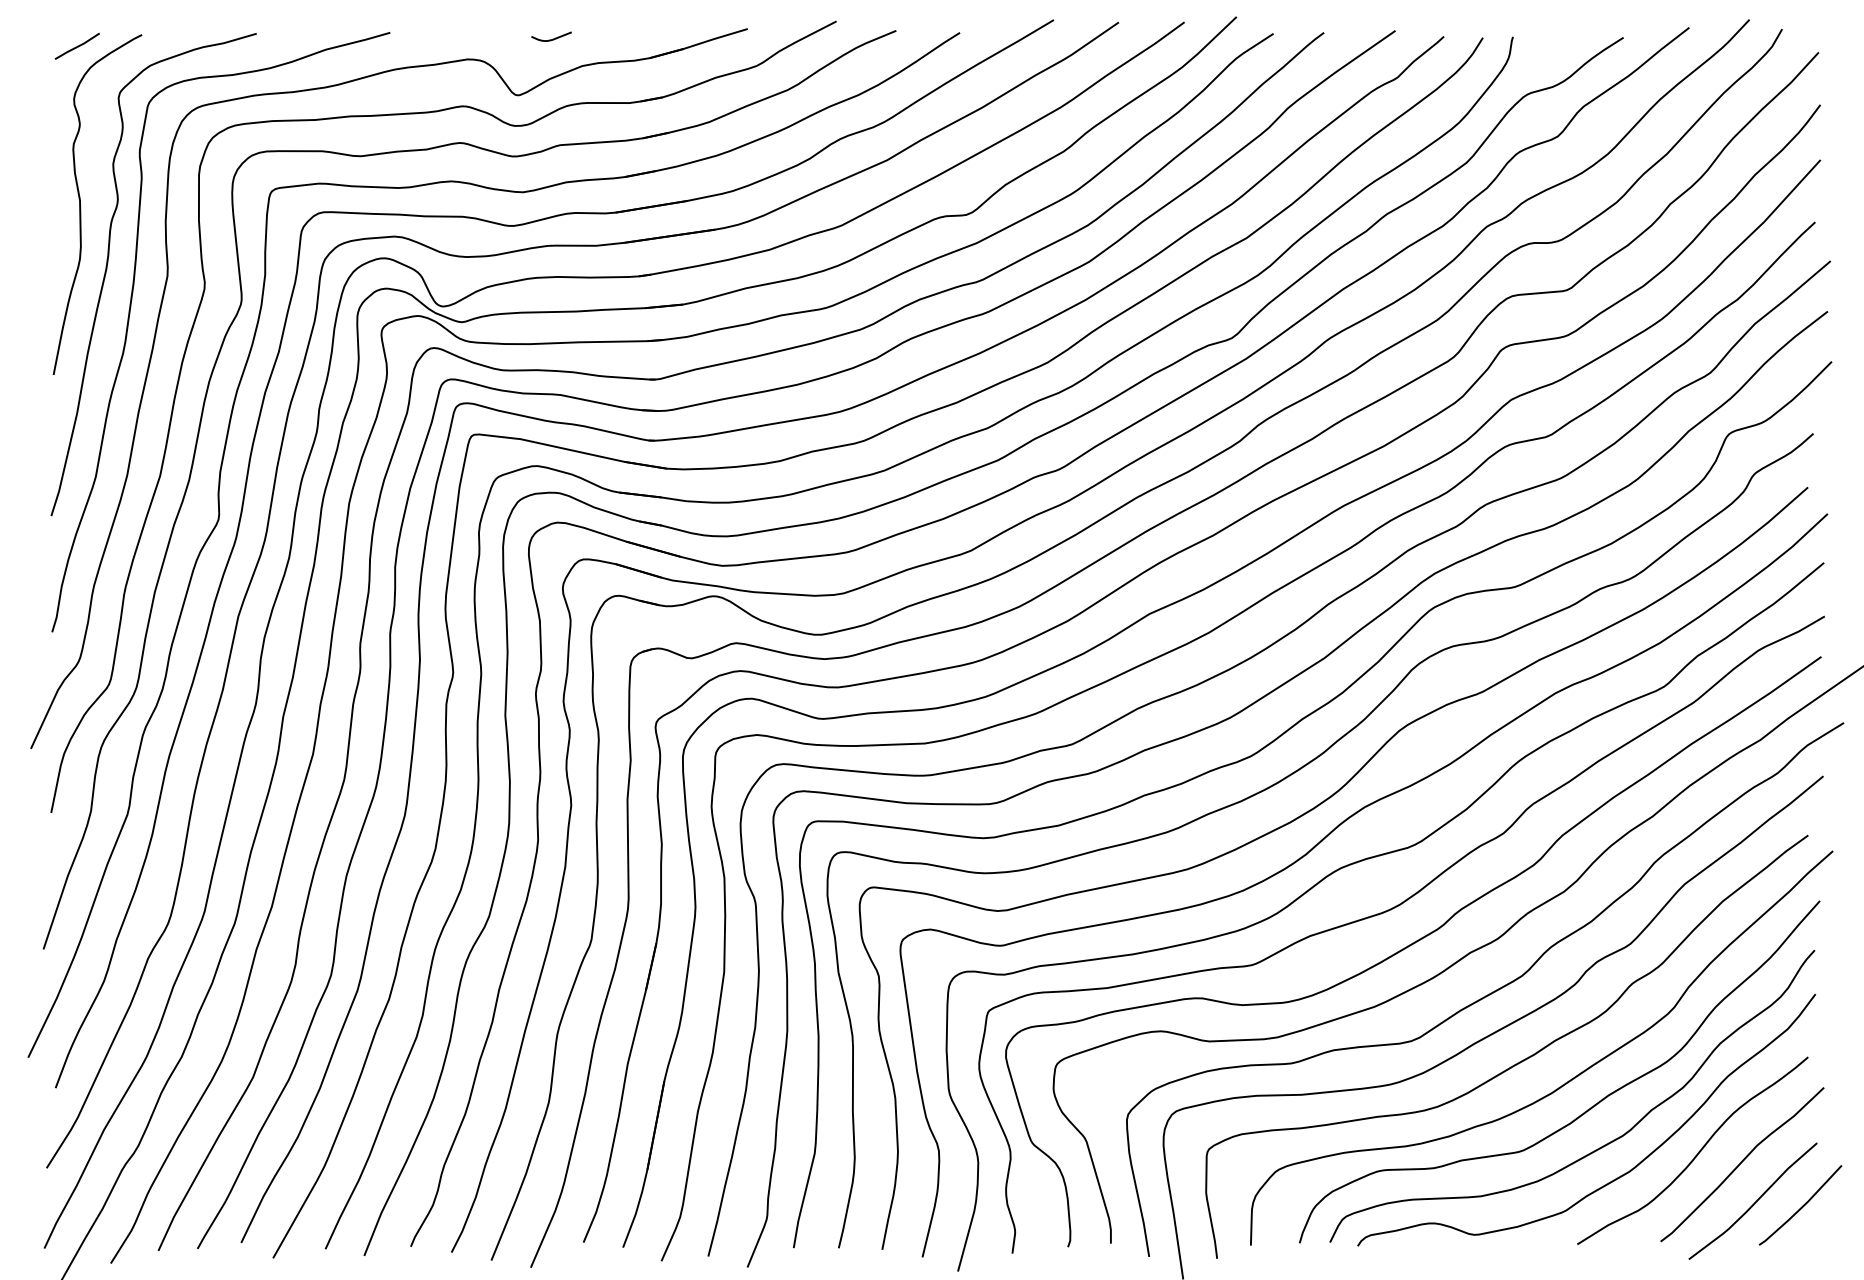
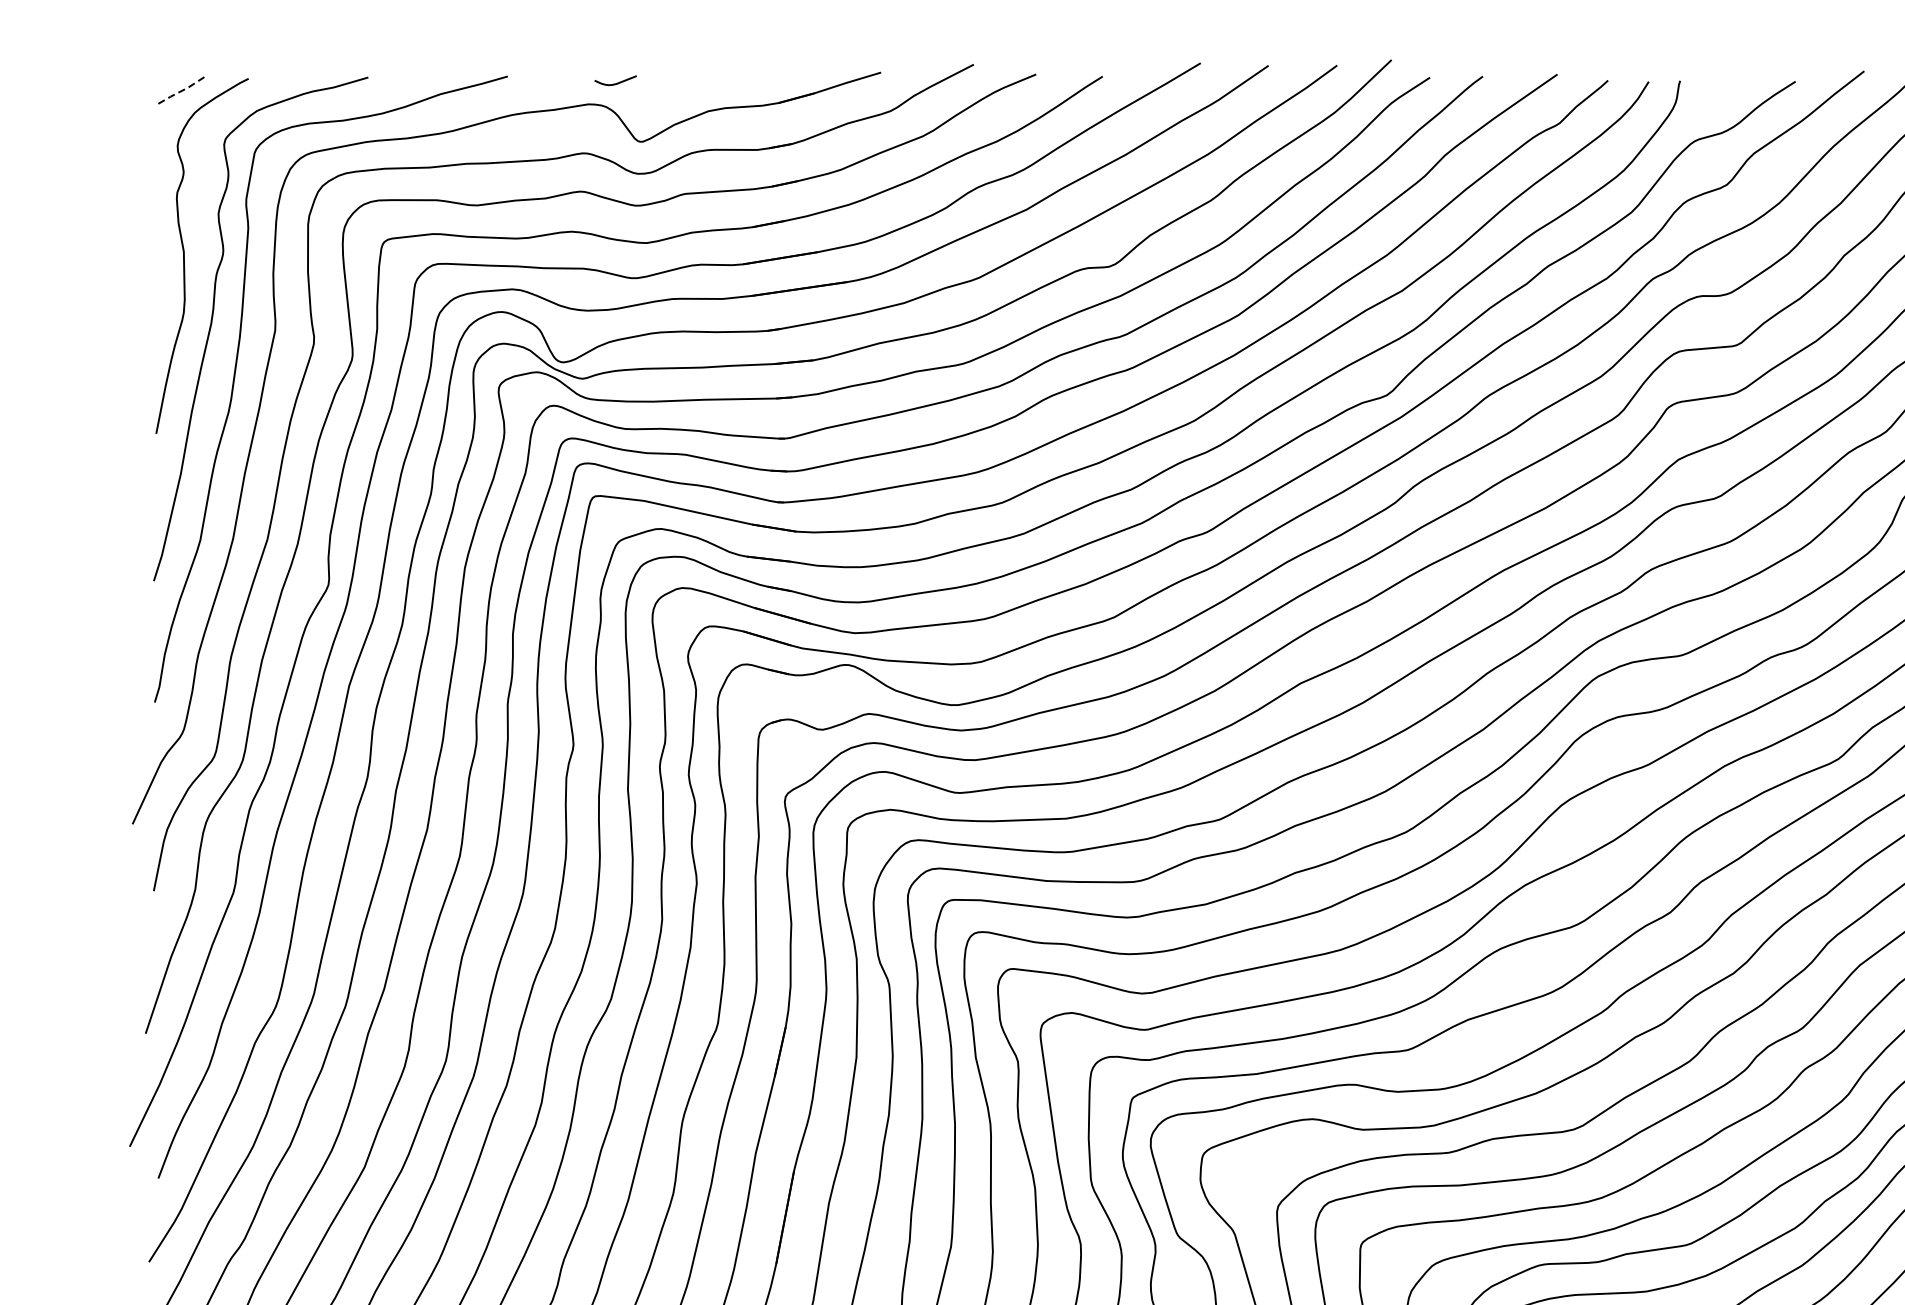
curve: (552, 38) -> (616, 82), moved
line: (76, 47) -> (180, 91), solid -> dashed

